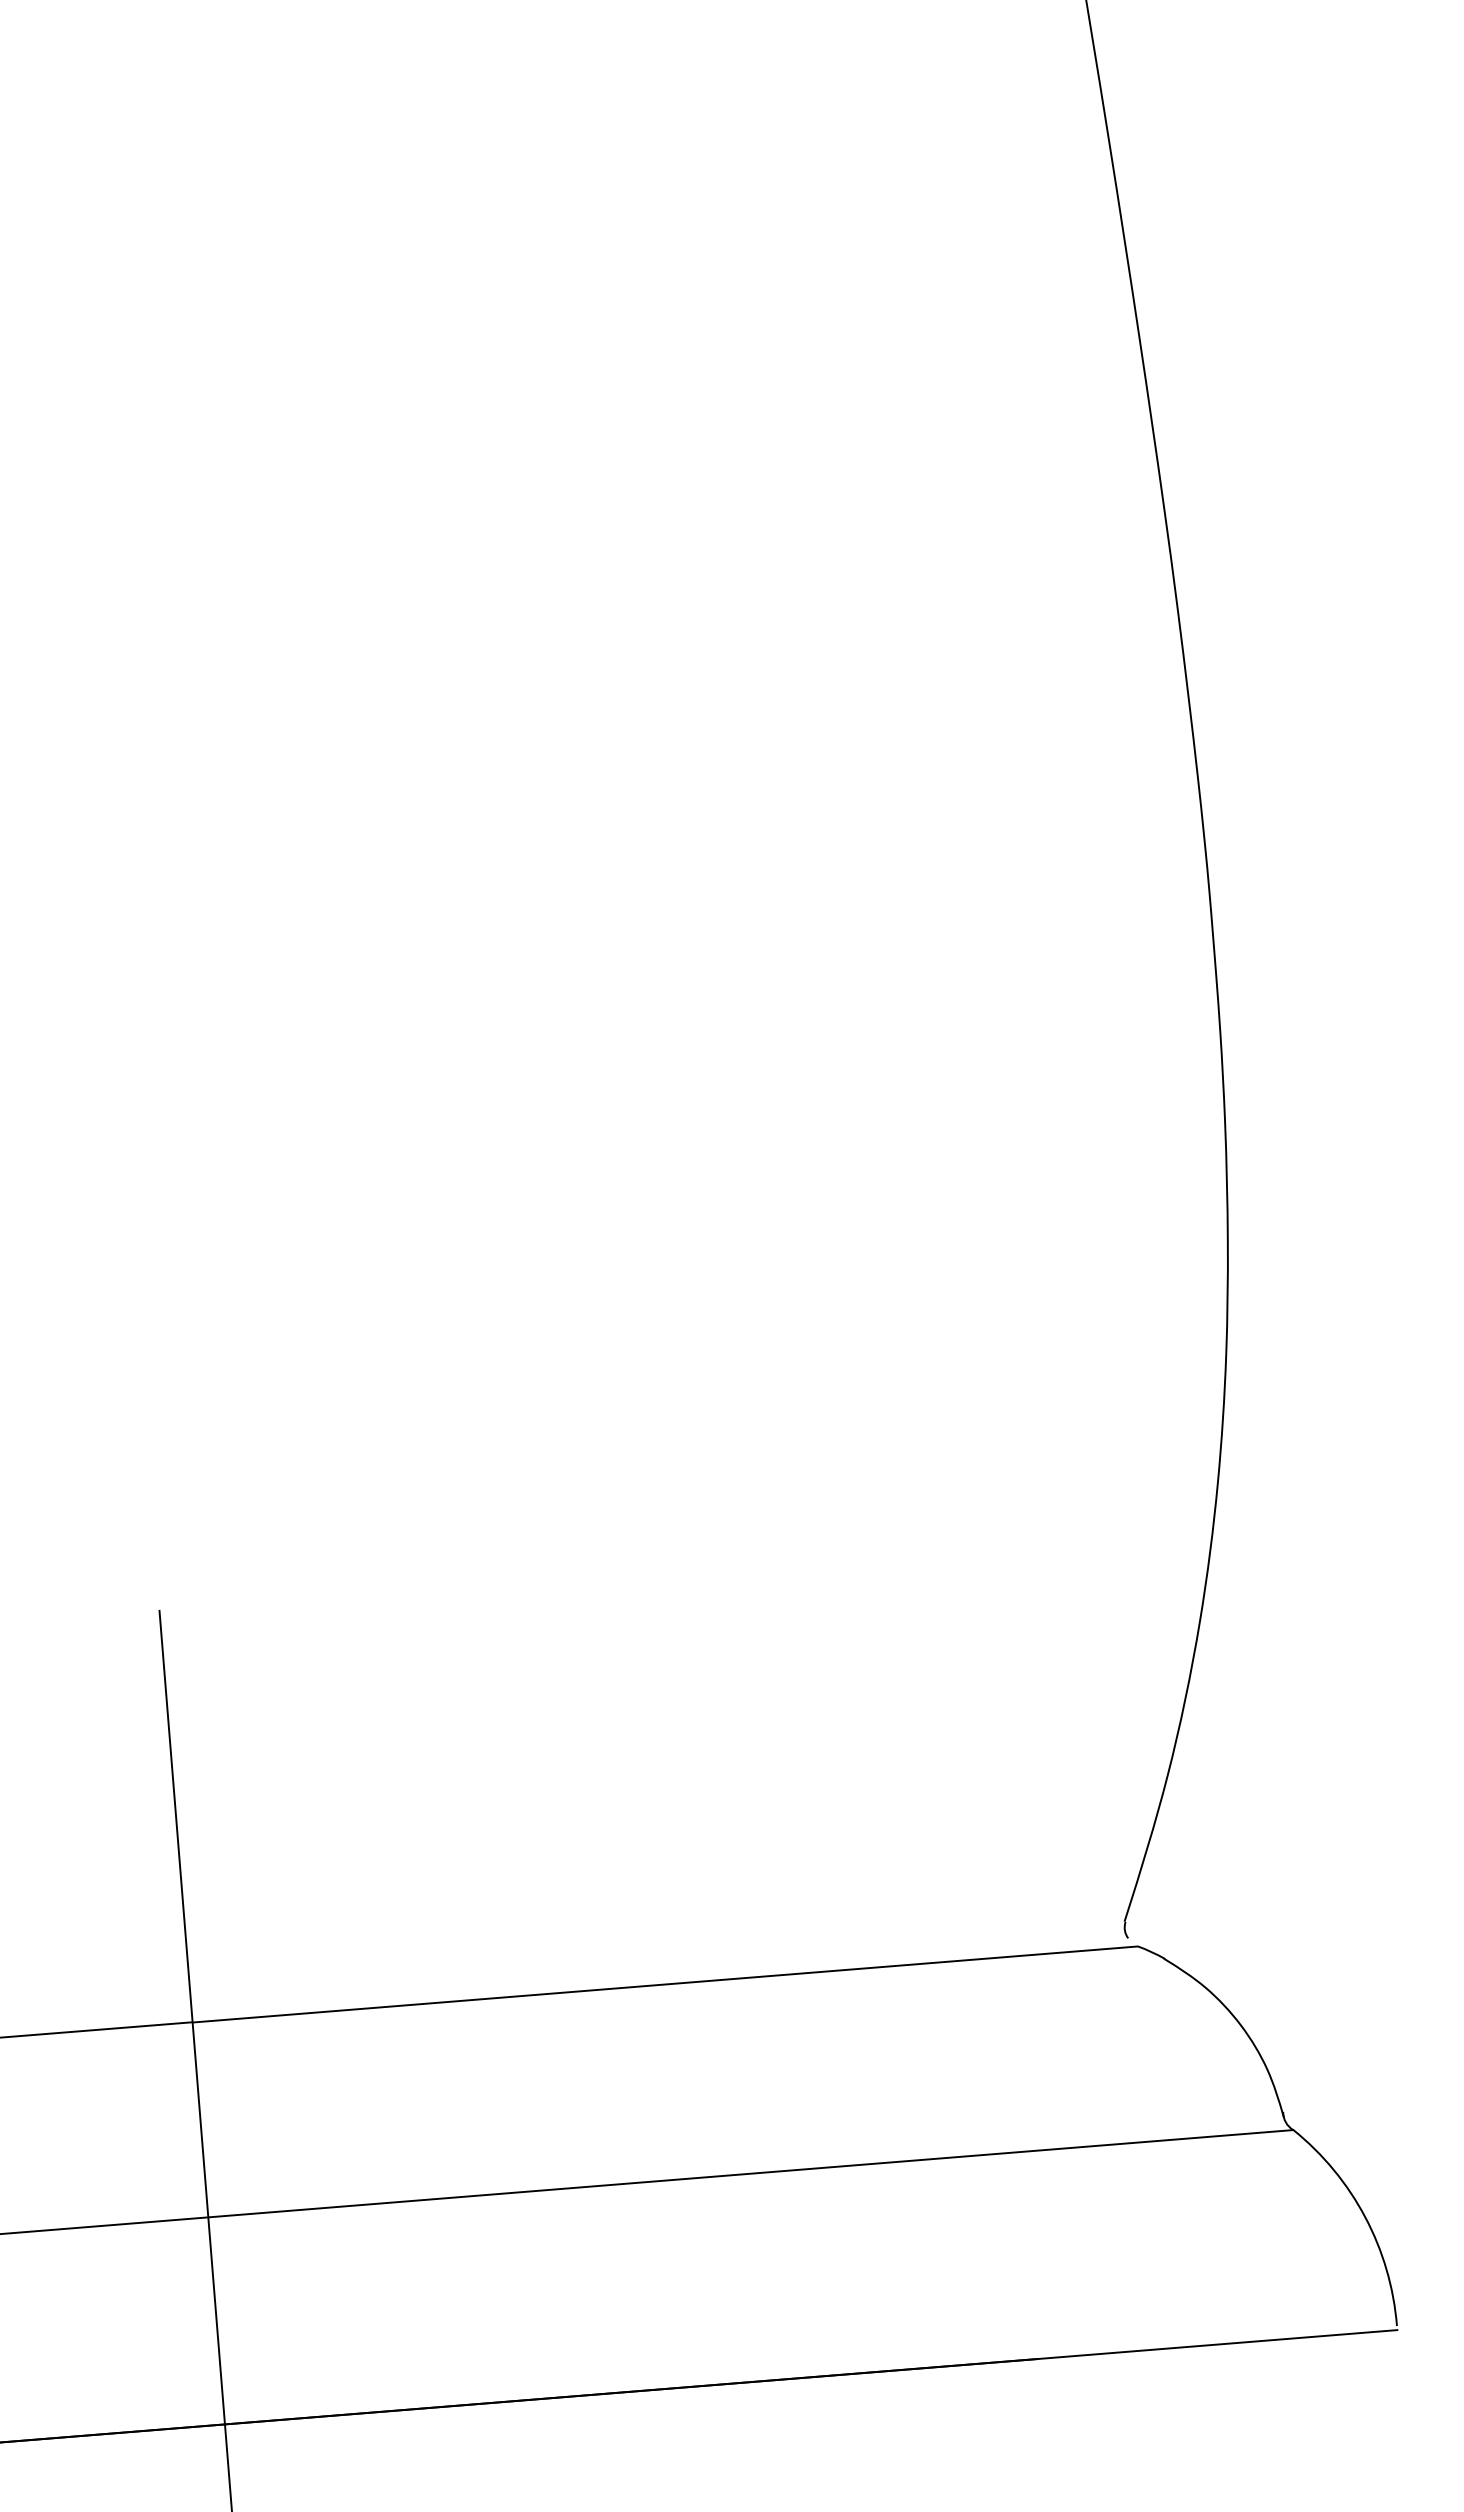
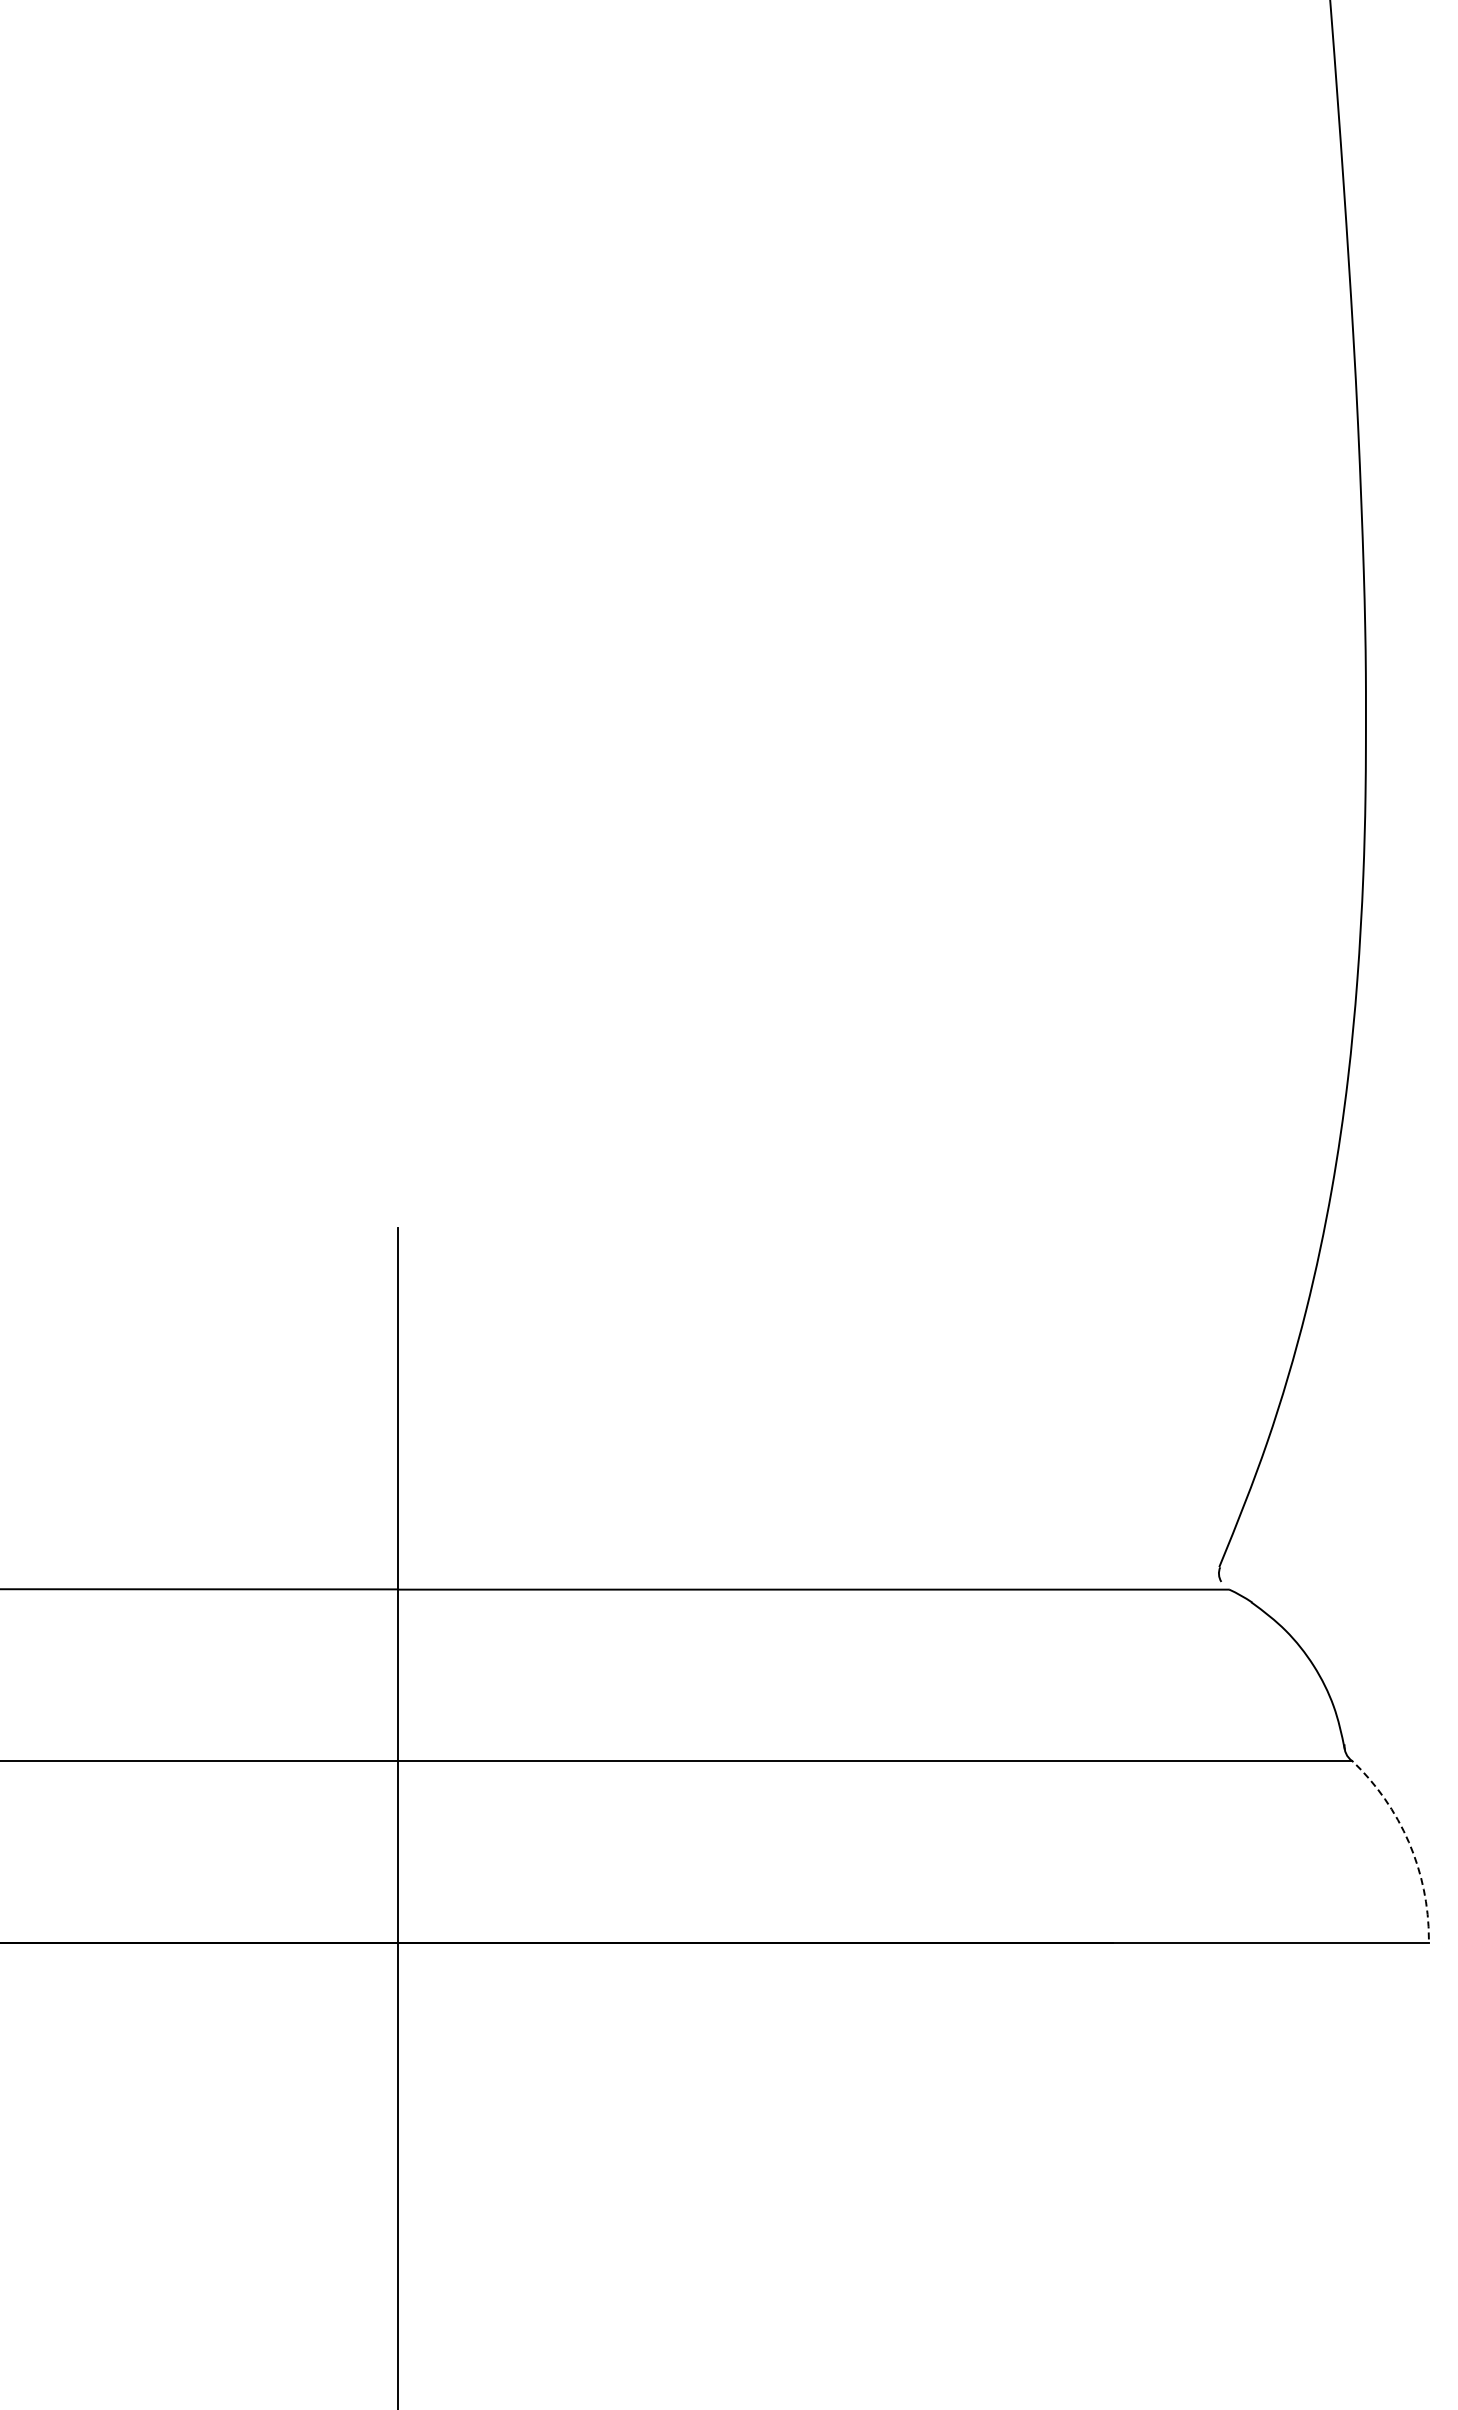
arc: (1364, 2217) -> (1408, 1842), solid -> dashed

